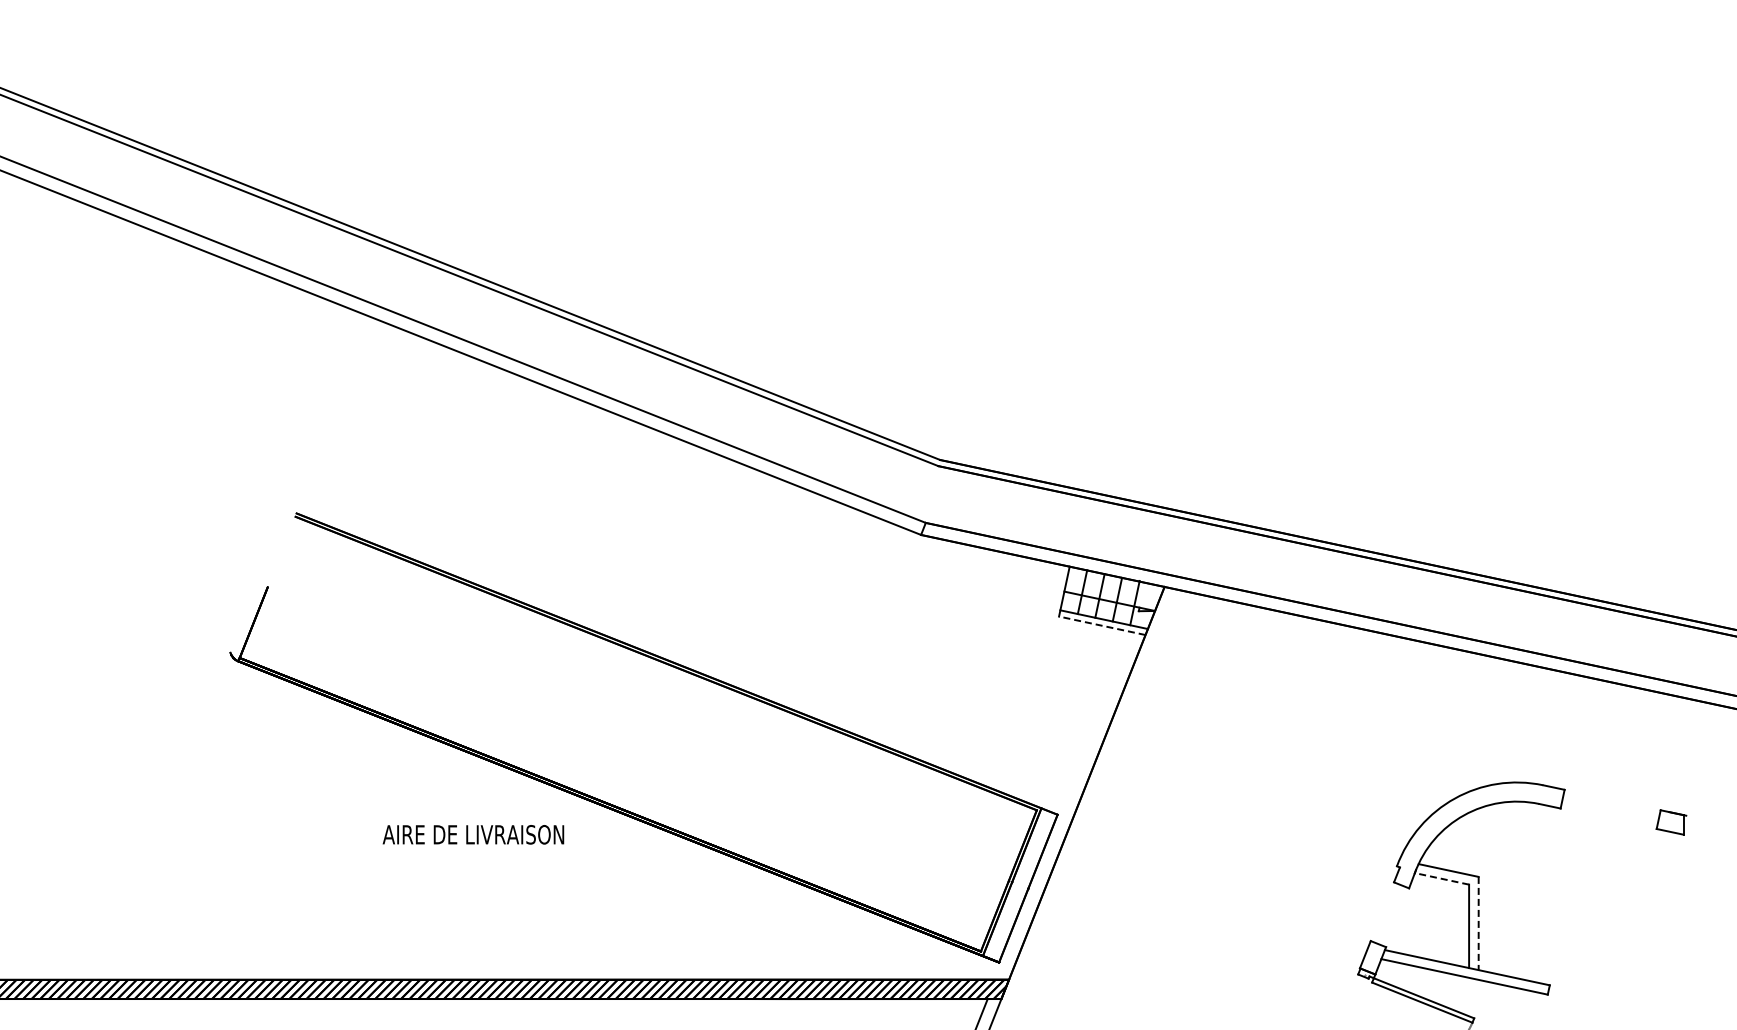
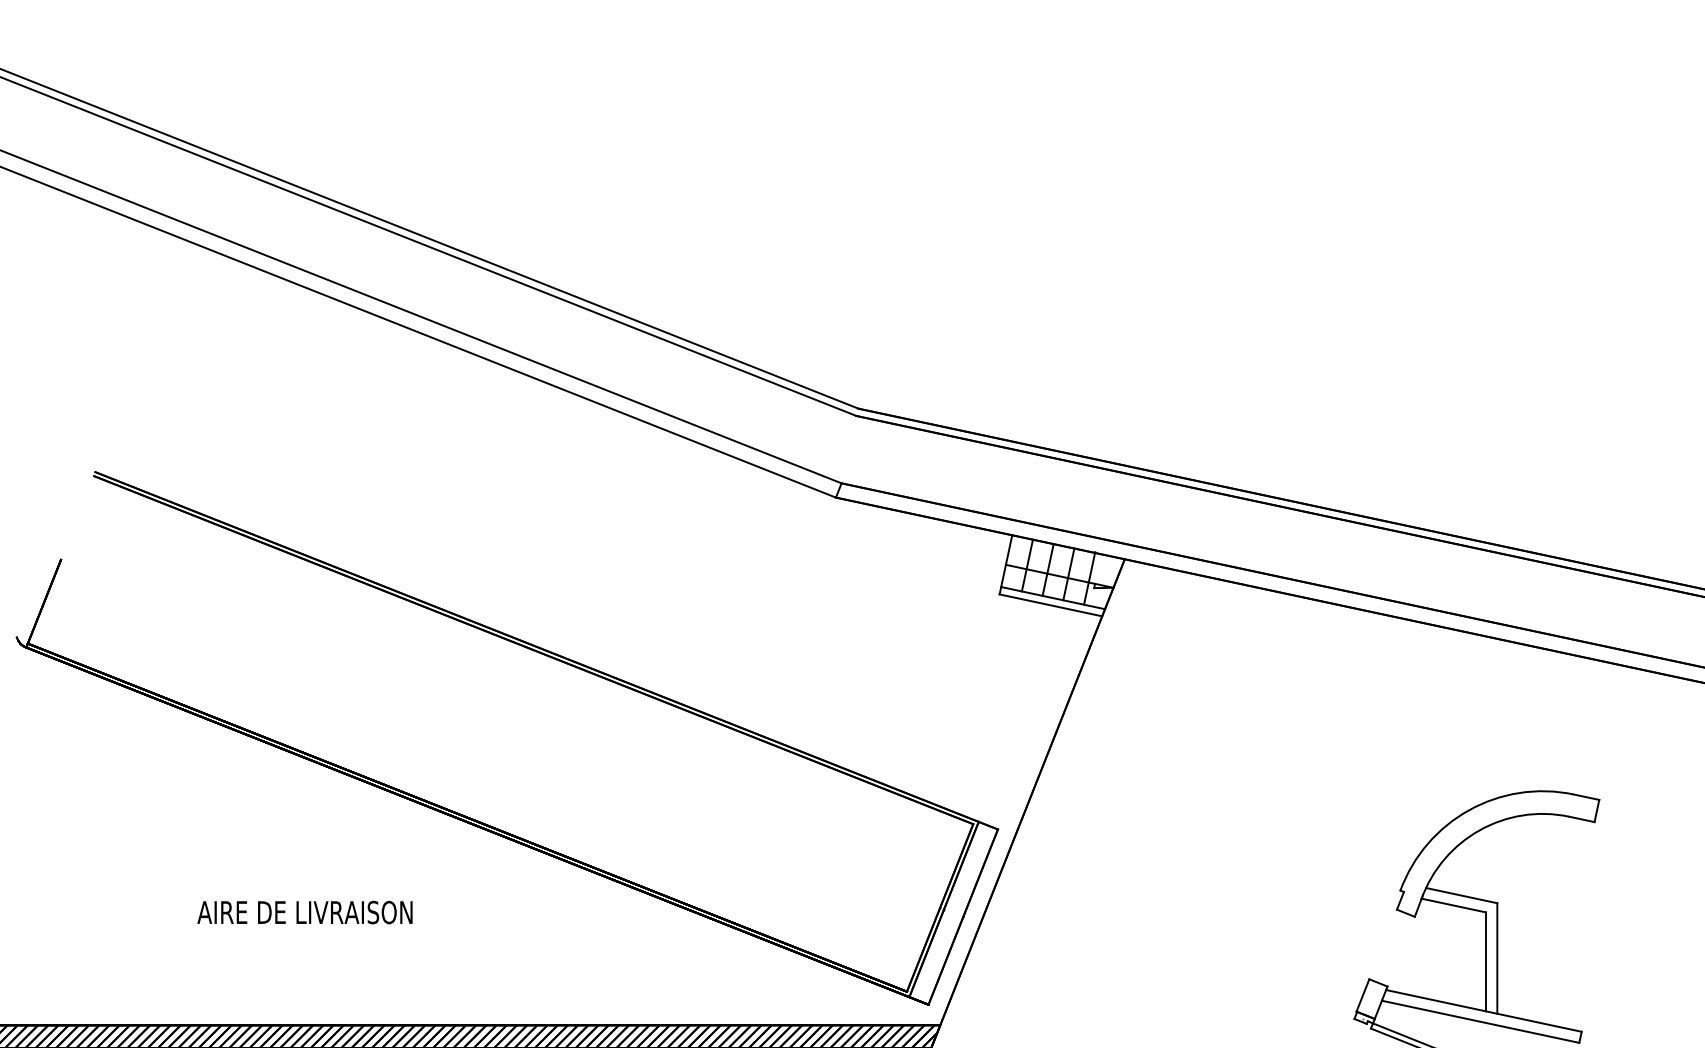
line: (1101, 625) -> (1049, 605), dashed -> solid
text: (473, 834) -> (305, 912), moved
line: (1441, 878) -> (1453, 905), dashed -> solid
line: (1478, 923) -> (1497, 958), dashed -> solid

